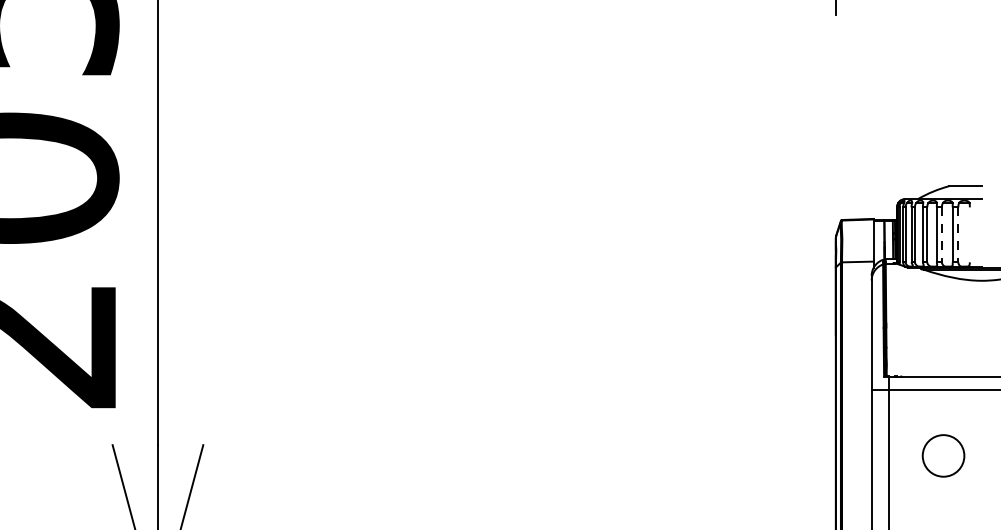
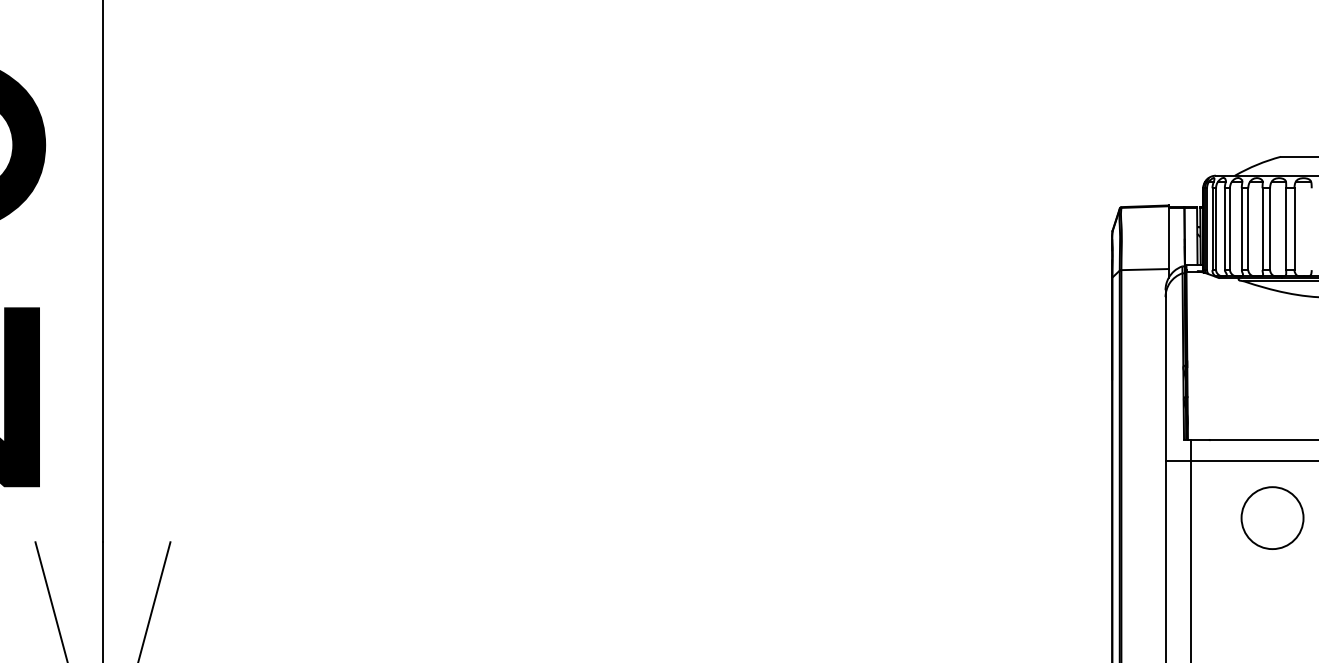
line: (941, 235) -> (1269, 230), dashed -> solid
line: (958, 235) -> (1294, 230), dashed -> solid
circle: (943, 455) -> (1272, 517), moved

